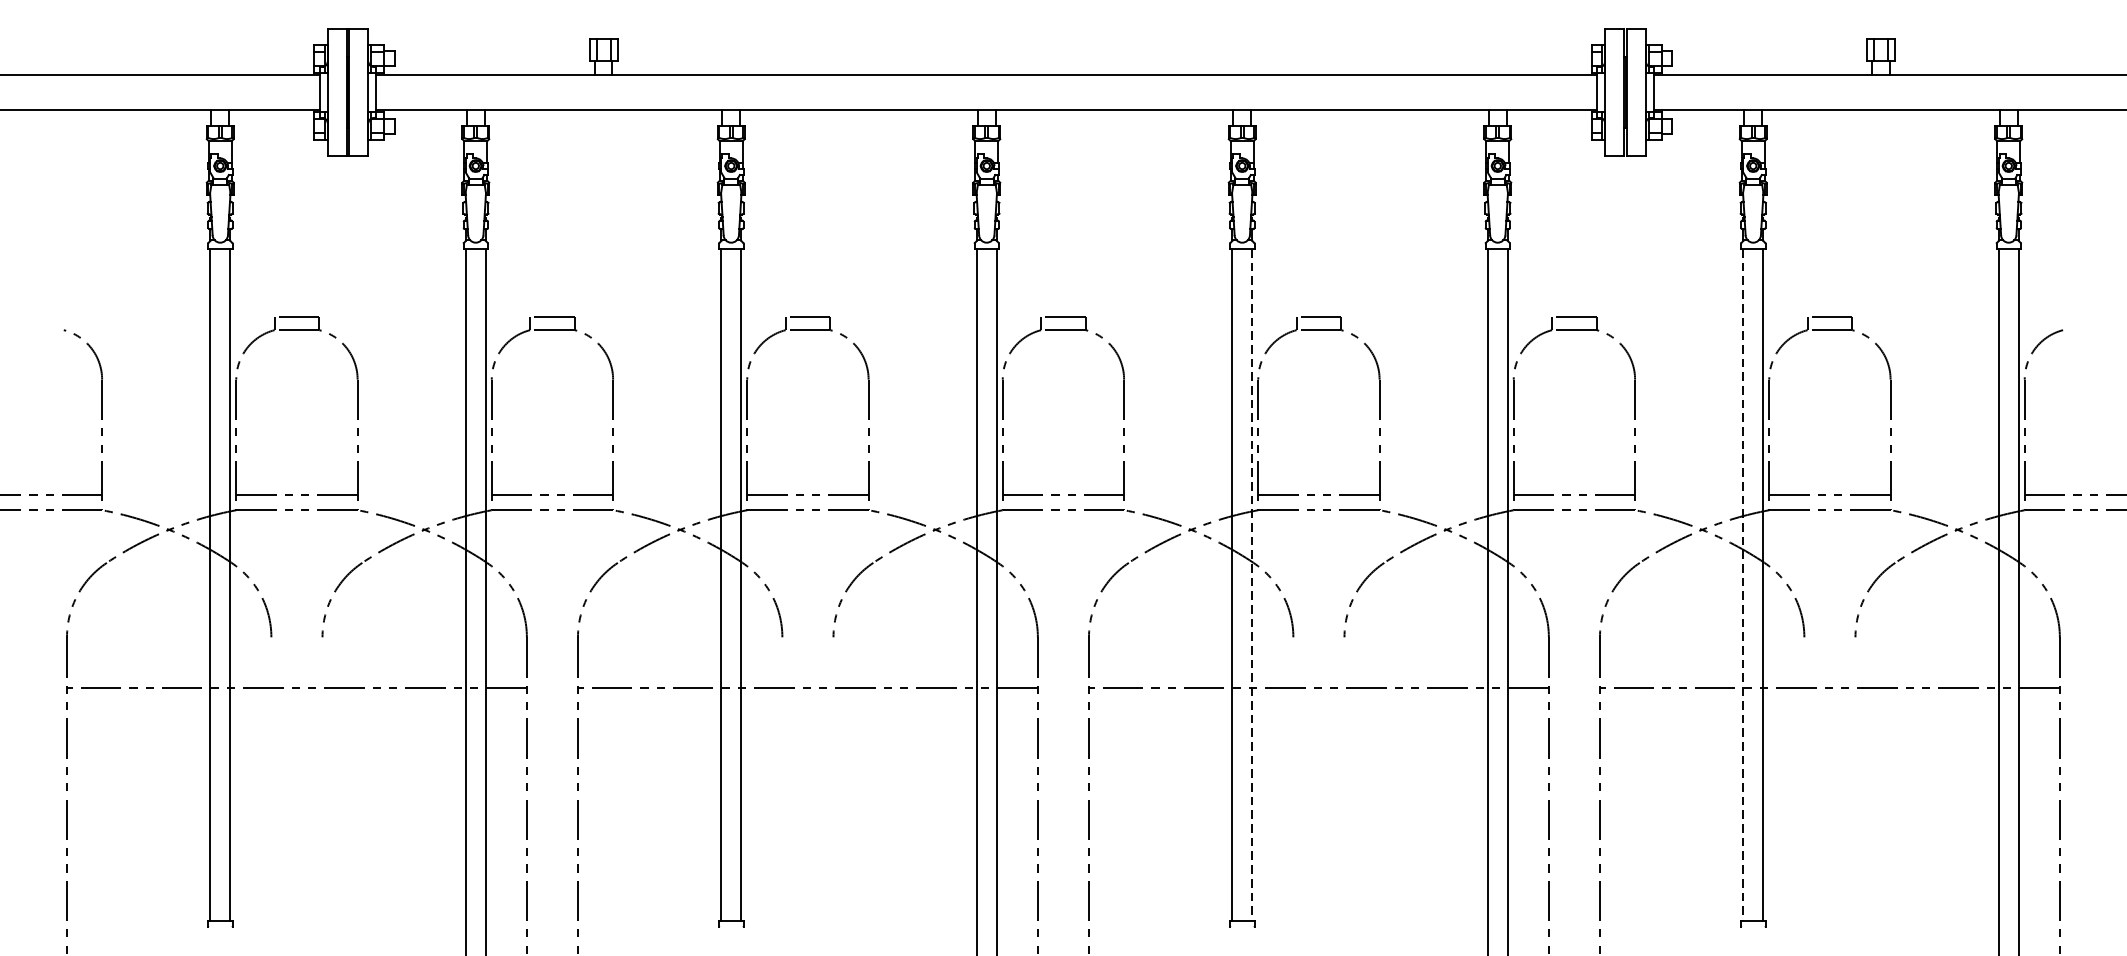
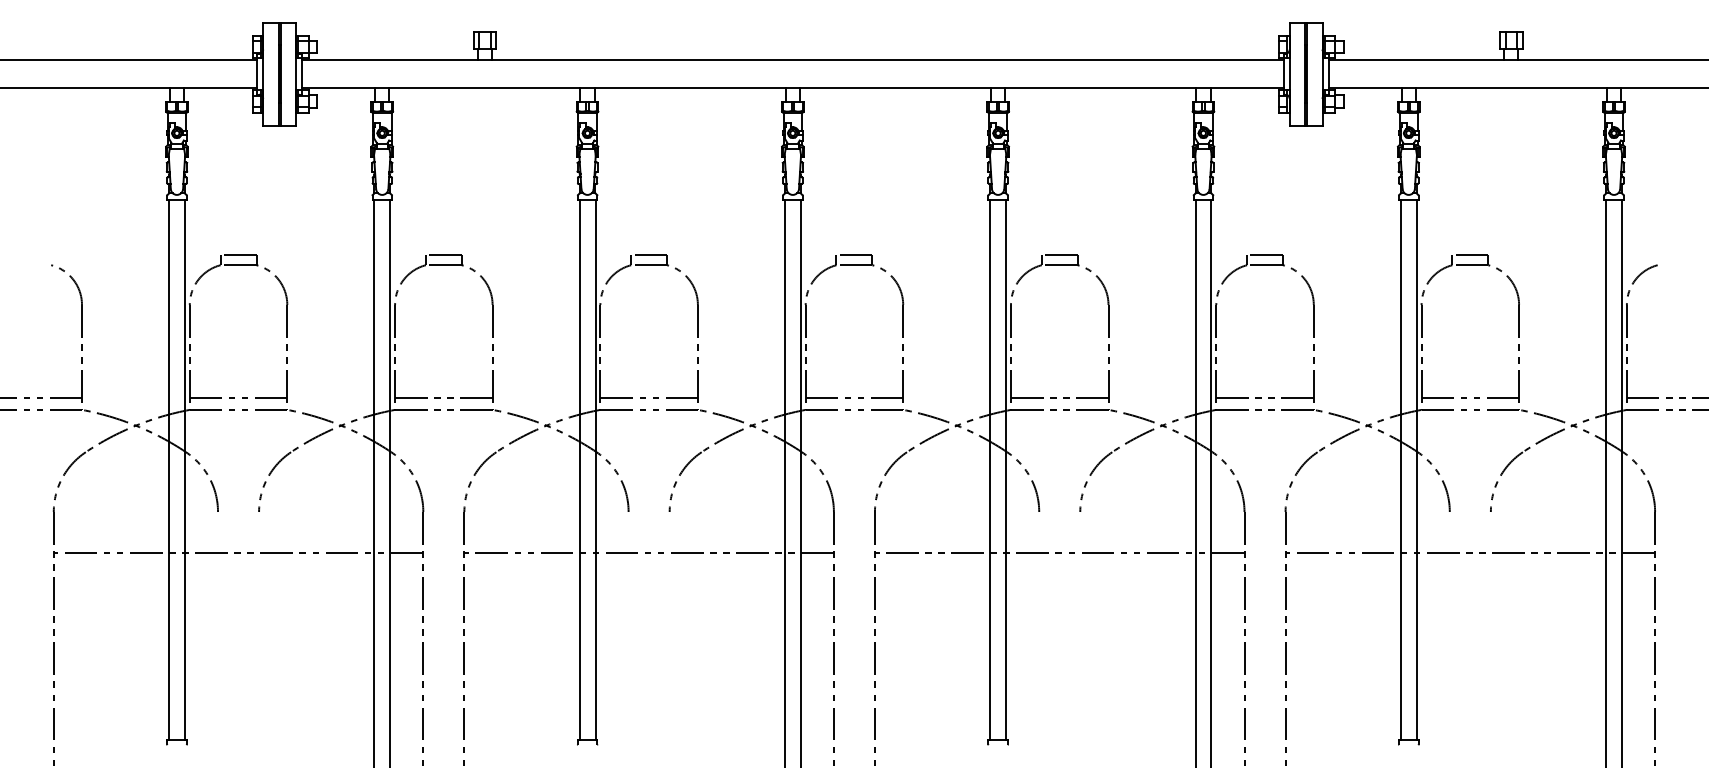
line: (1252, 585) -> (1006, 470), dashed -> solid
line: (1742, 585) -> (1400, 470), dashed -> solid

